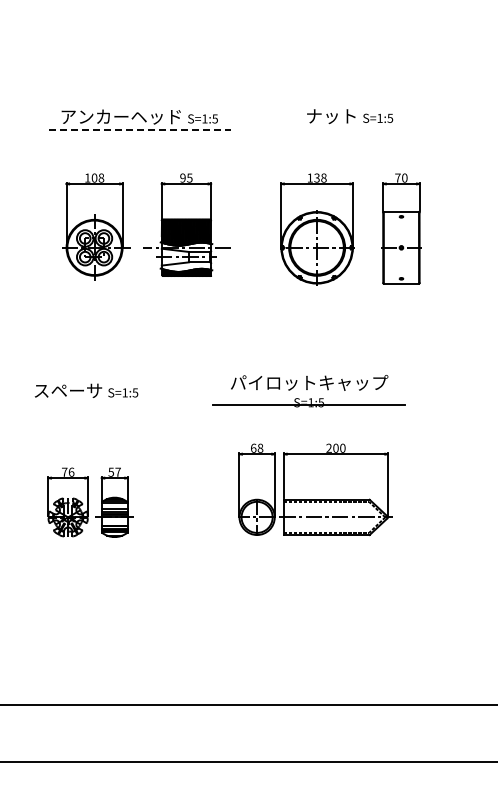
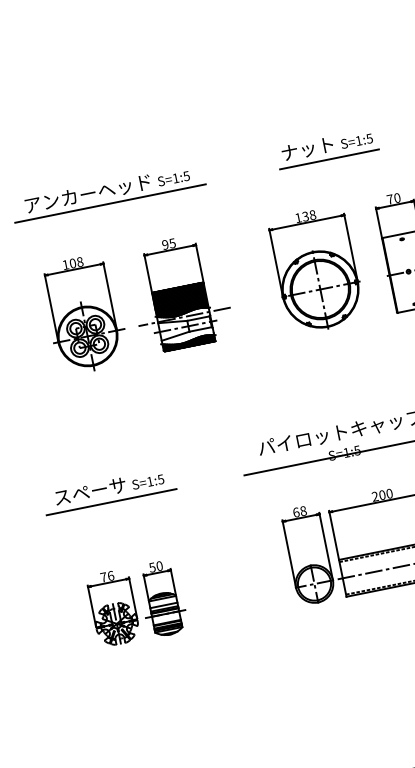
line: (140, 129) -> (110, 203), dashed -> solid
line: (349, 129) -> (329, 158), added
line: (85, 404) -> (111, 502), added
text: (117, 471) -> (158, 565), 57 -> 50

